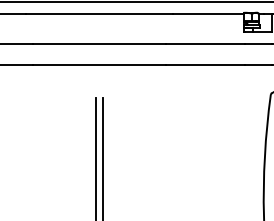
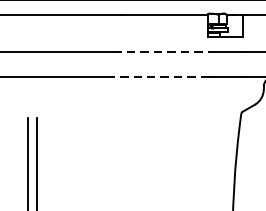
line: (205, 44) -> (161, 52), solid -> dashed
line: (204, 65) -> (160, 77), solid -> dashed

